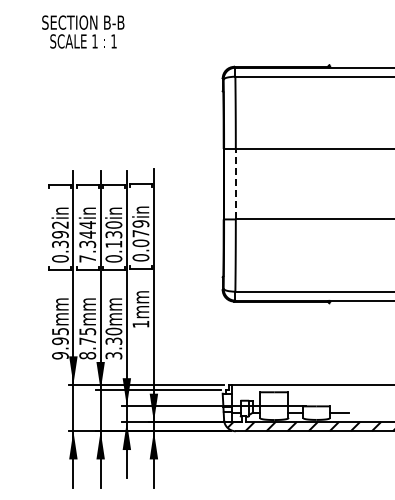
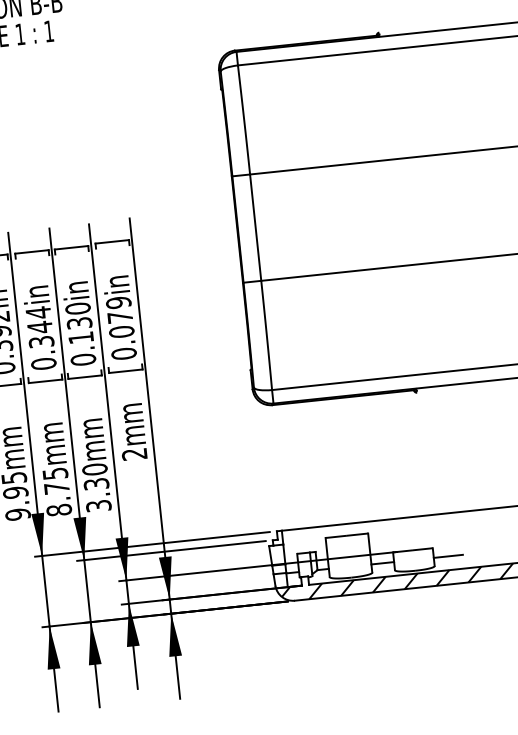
line: (235, 183) -> (255, 226), dashed -> solid
text: (87, 258) -> (43, 363), 7.344in -> 0.344in
text: (140, 324) -> (134, 454), 1mm -> 2mm

